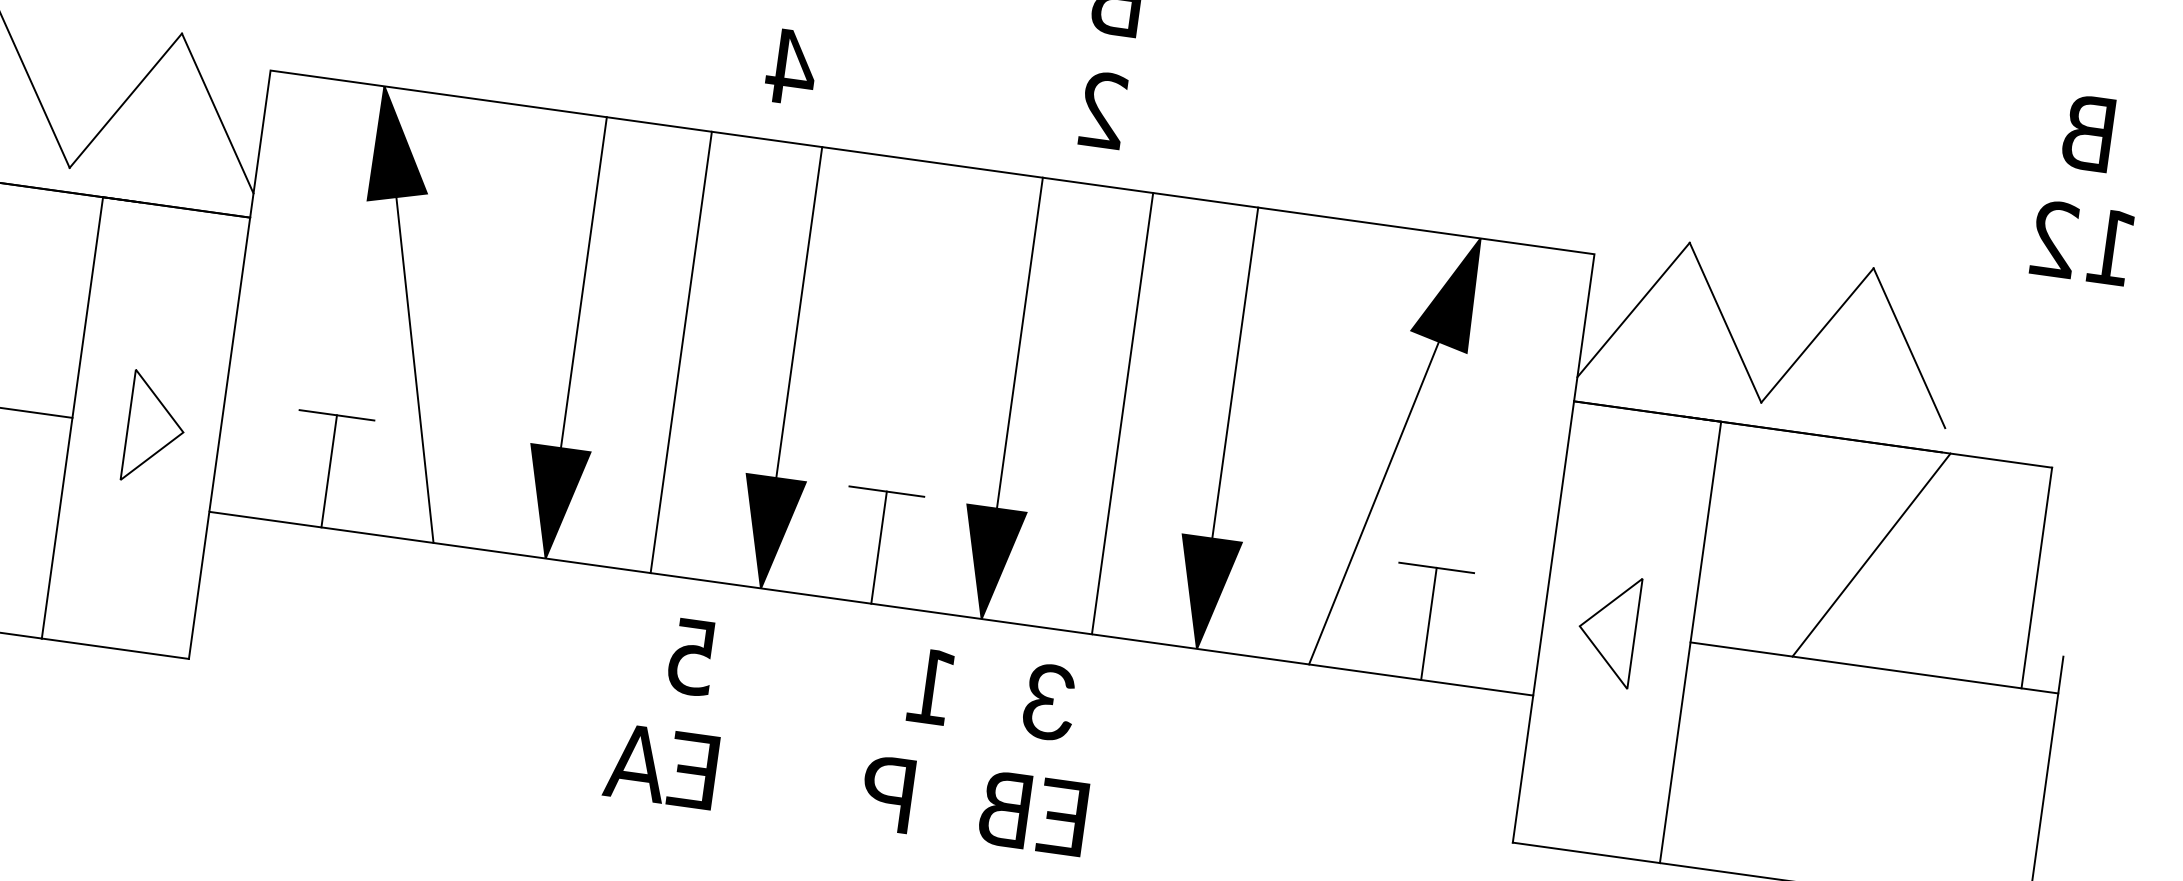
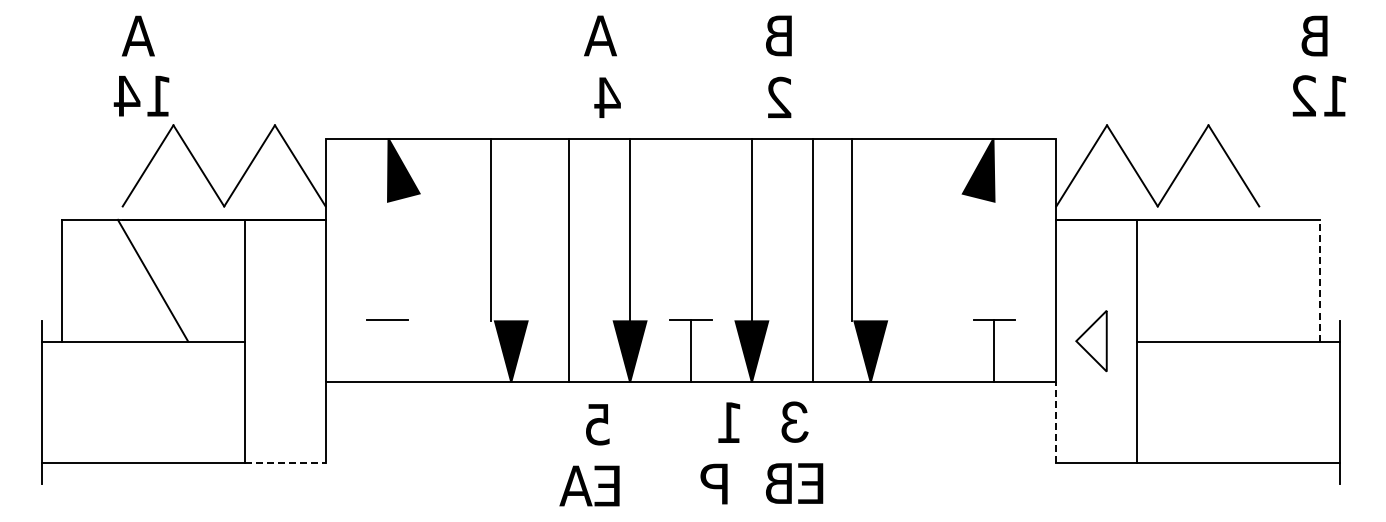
line: (584, 281) -> (491, 229), moved
line: (415, 369) -> (426, 289), removed
line: (1234, 372) -> (851, 229), moved
part: (155, 429) -> (290, 341), removed
line: (329, 471) -> (387, 351), removed
line: (1373, 502) -> (955, 289), removed
line: (1870, 554) -> (1228, 280), removed
line: (2037, 577) -> (1320, 280), solid -> dashed
line: (116, 649) -> (285, 463), solid -> dashed
line: (1523, 768) -> (1056, 422), solid -> dashed

